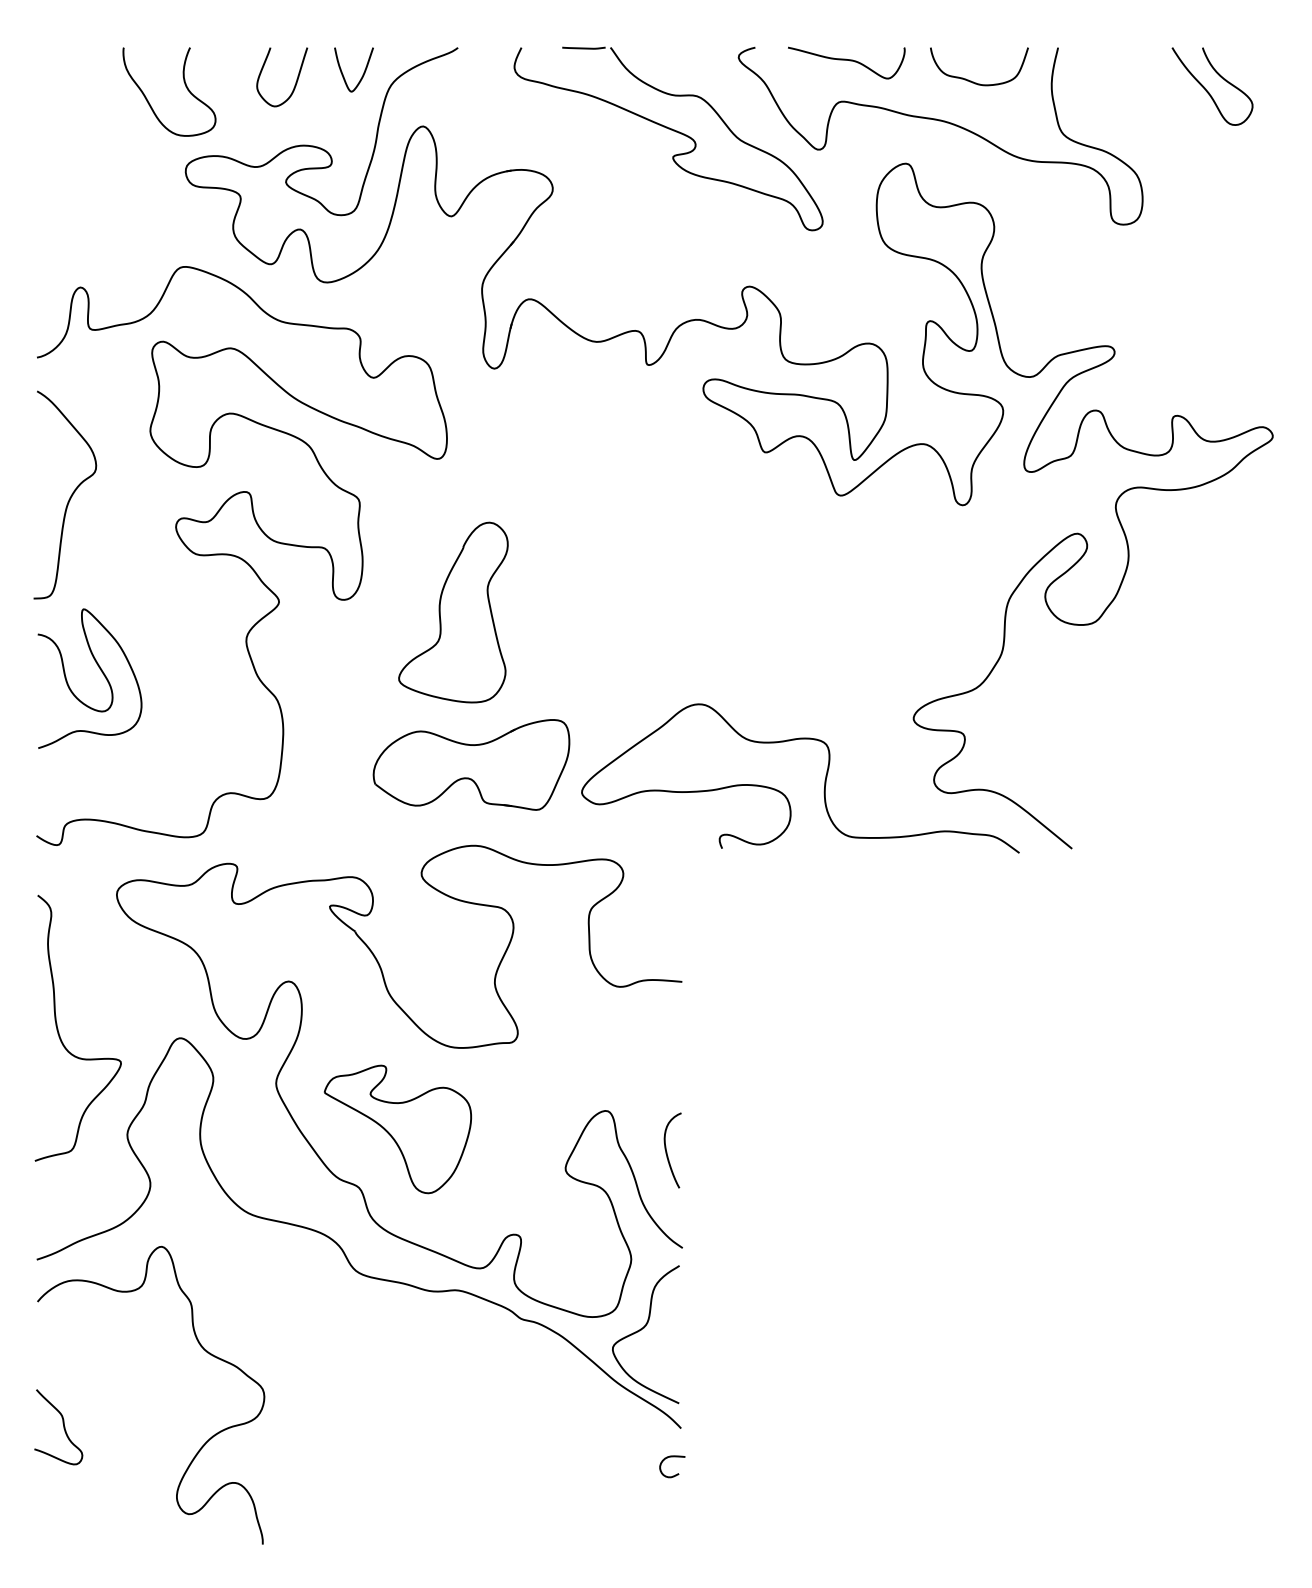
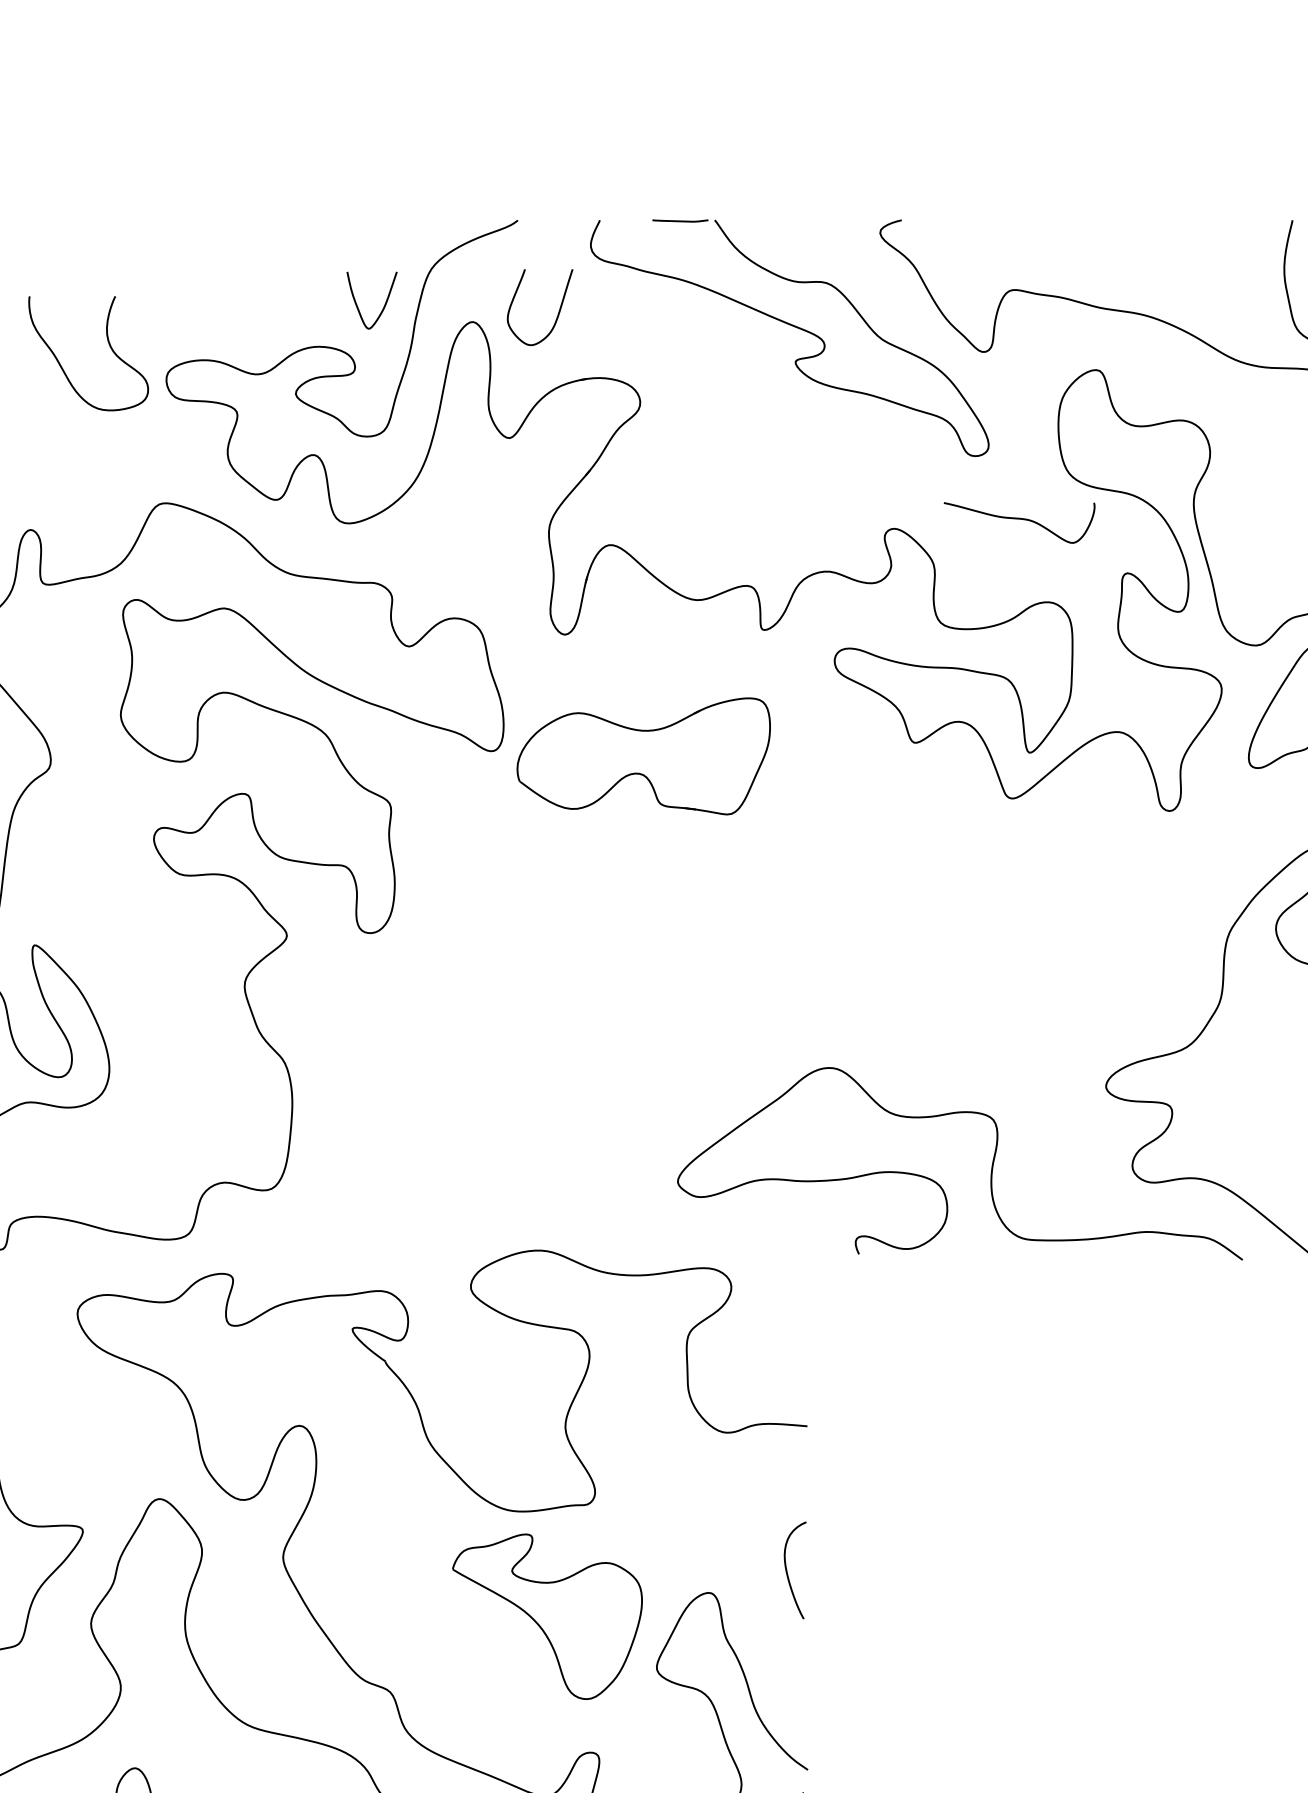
curve: (846, 60) -> (1019, 519), moved
curve: (362, 74) -> (382, 306), moved
curve: (971, 80) -> (1180, 262), removed
curve: (295, 82) -> (557, 314), moved
curve: (184, 84) -> (108, 344), moved
part: (453, 612) -> (512, 949), removed
part: (471, 764) -> (643, 755), moved
part: (397, 1129) -> (546, 1616), moved
curve: (667, 1151) -> (788, 1571), moved

